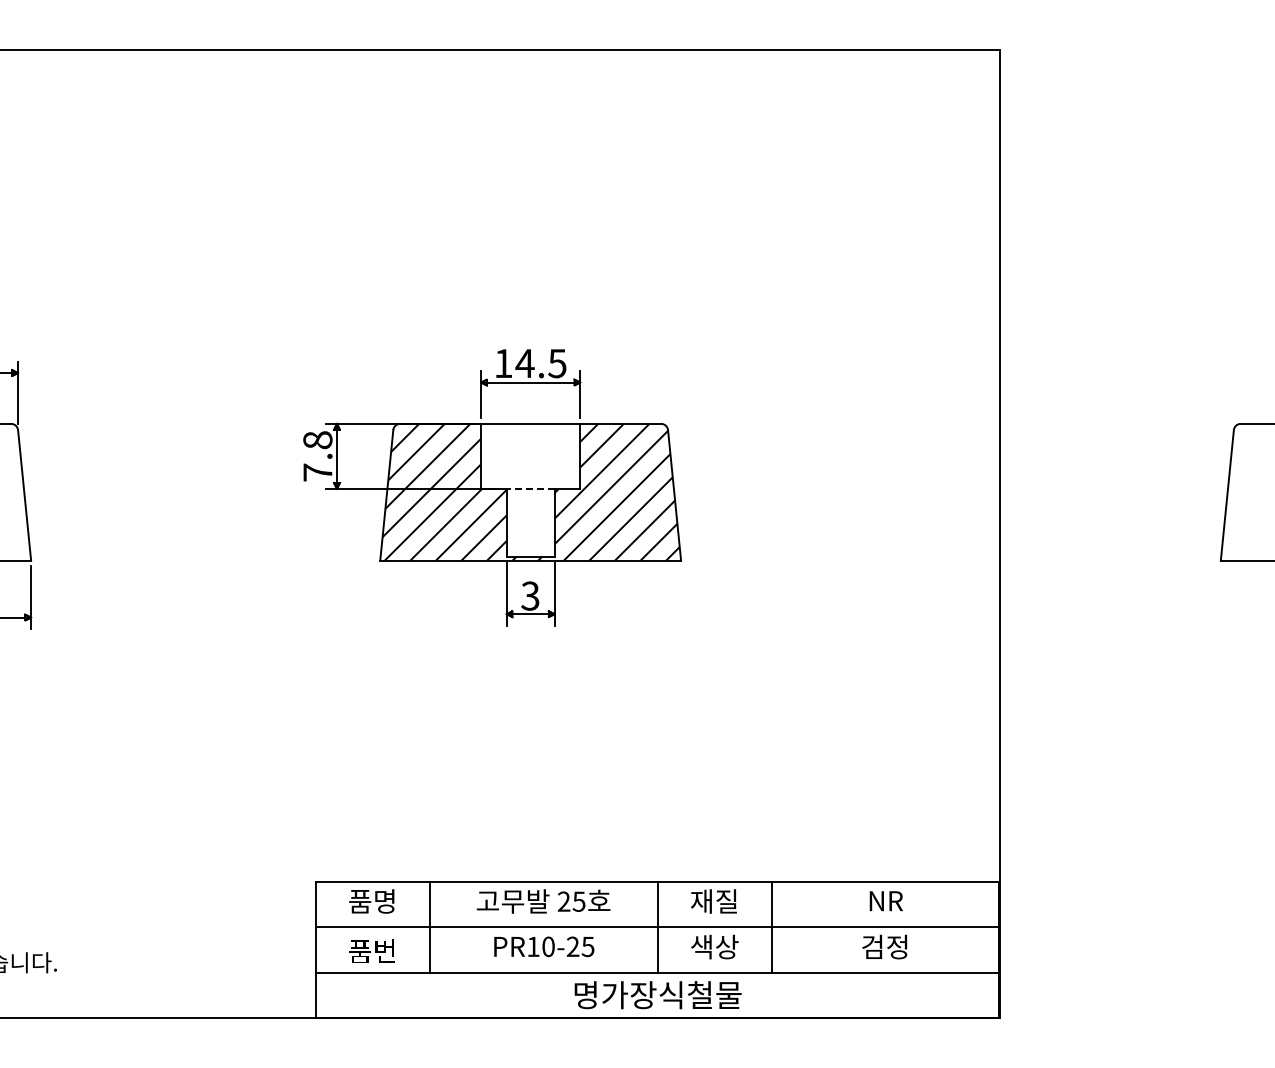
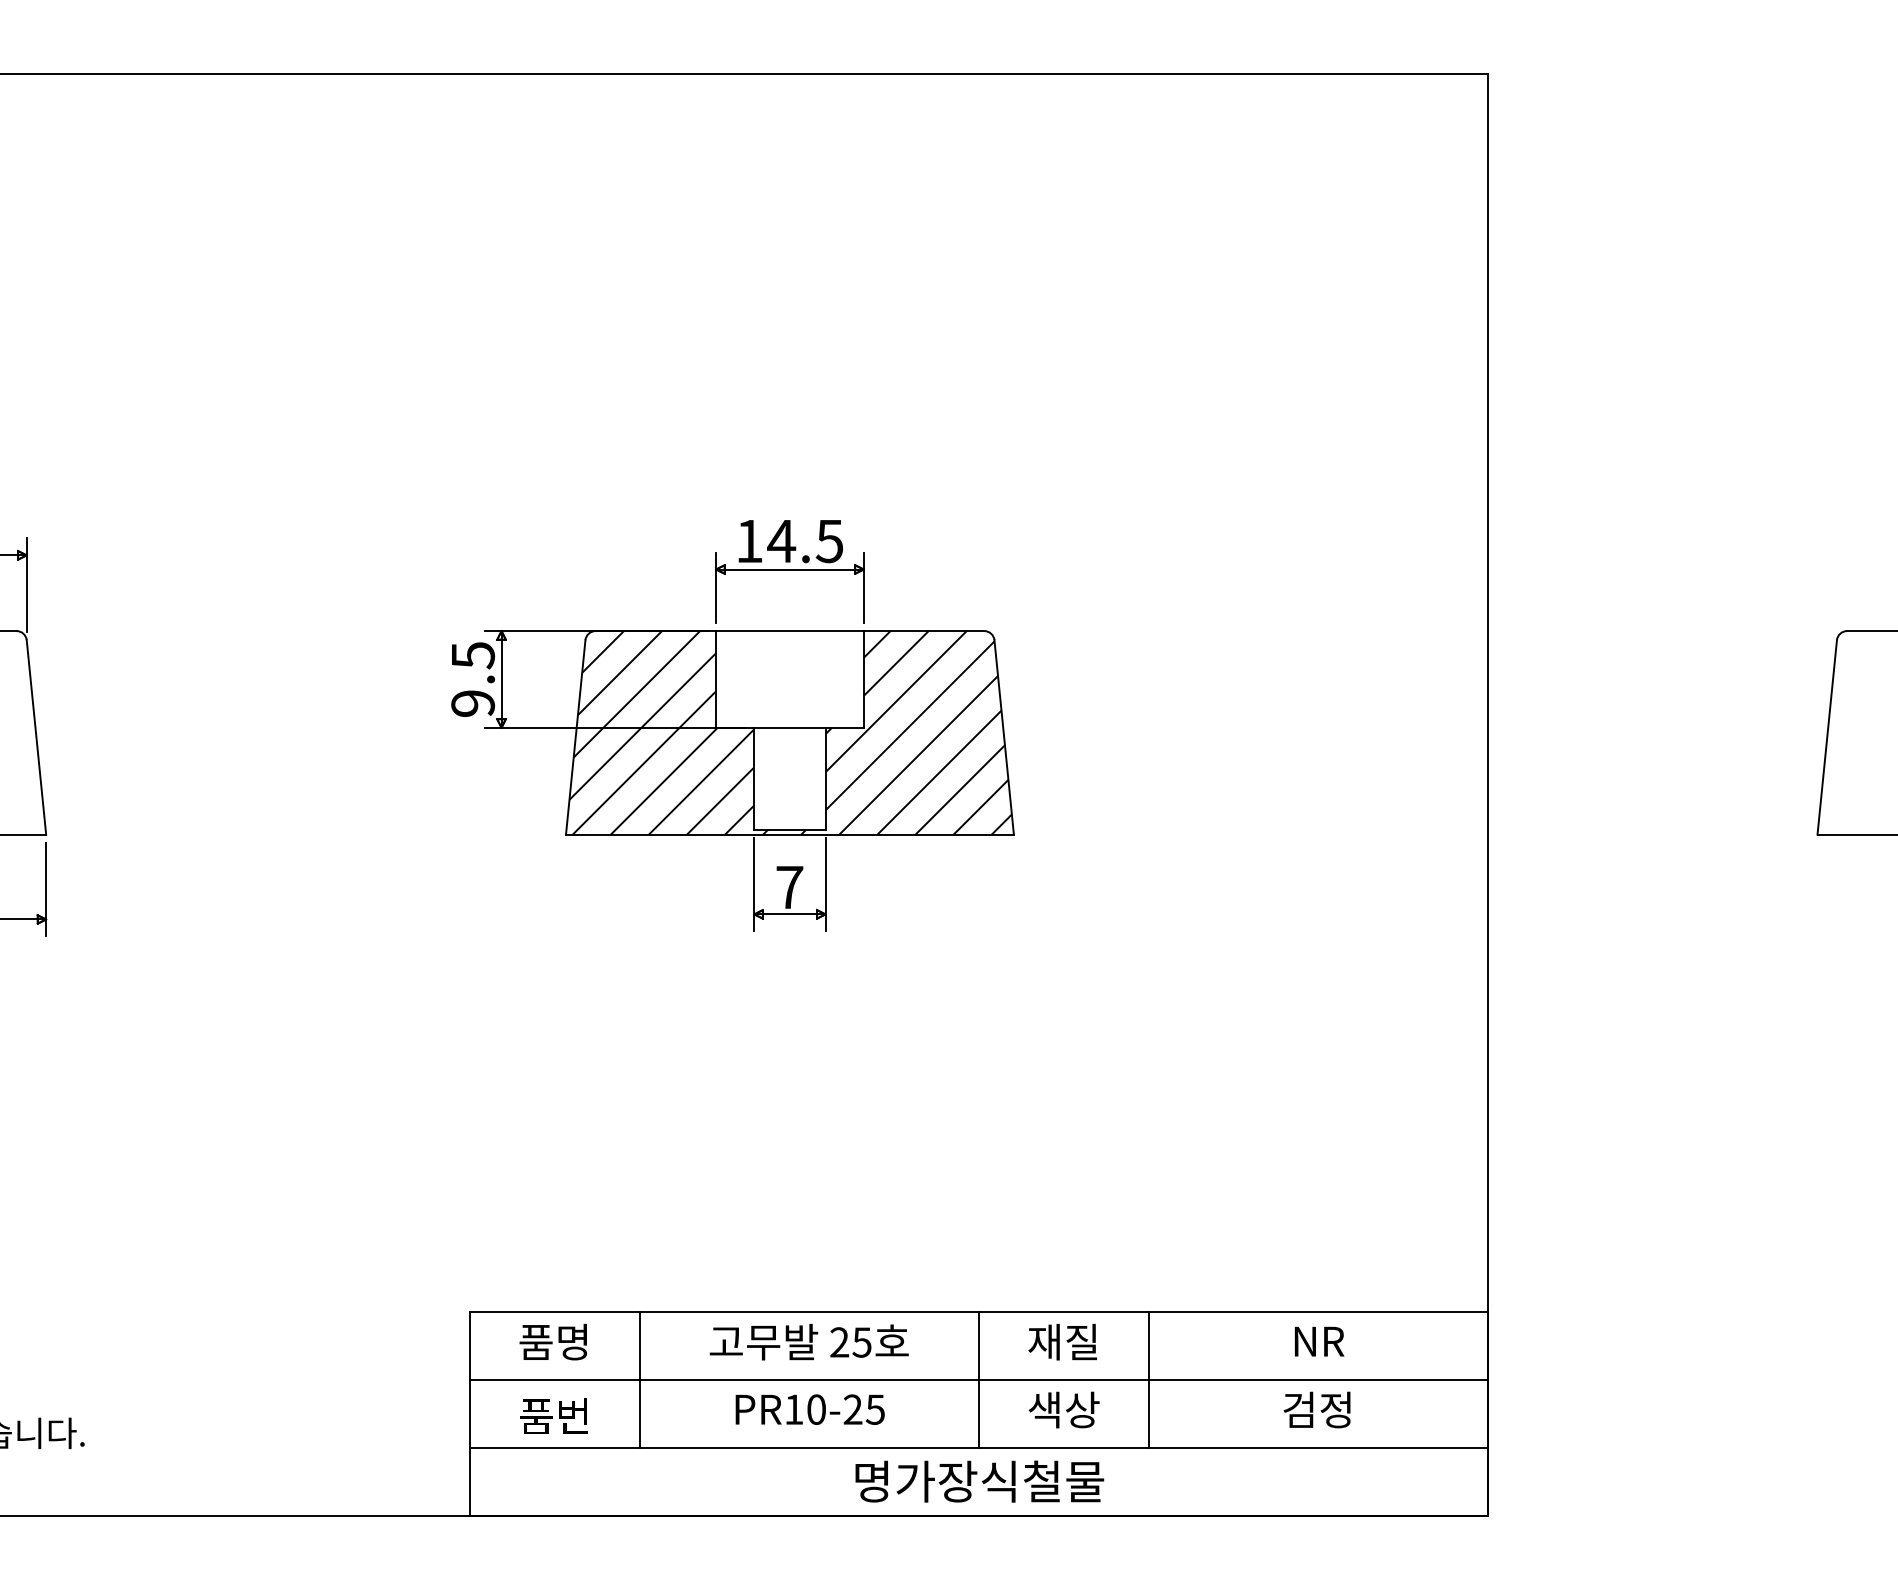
text: (317, 456) -> (472, 679), 7.8 -> 9.5
line: (530, 488) -> (789, 727), dashed -> solid
text: (530, 595) -> (789, 886), 3 -> 7

